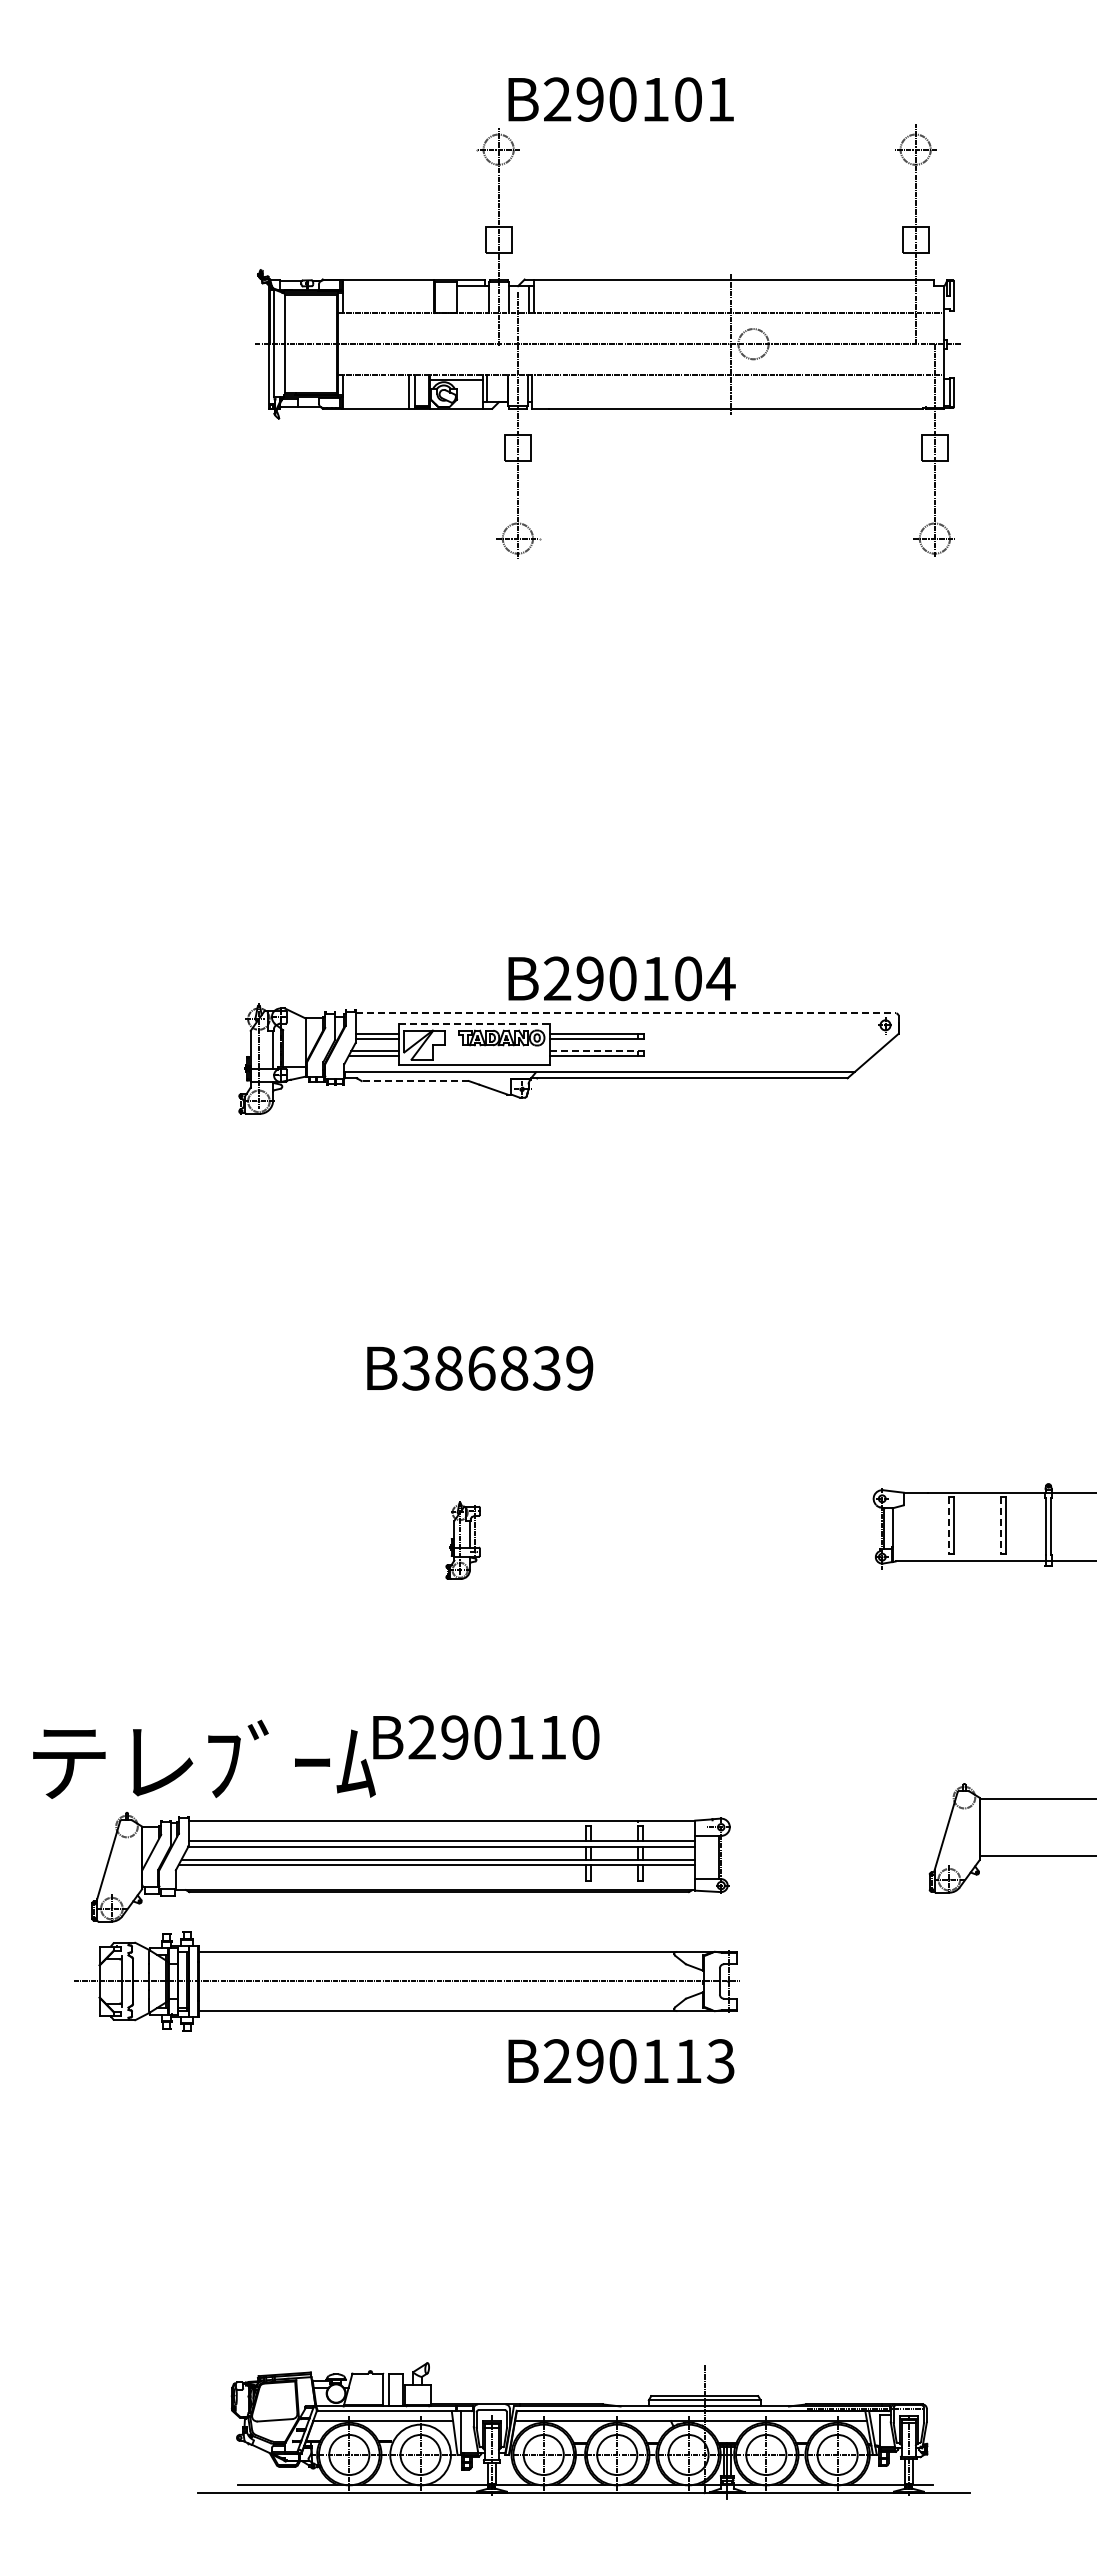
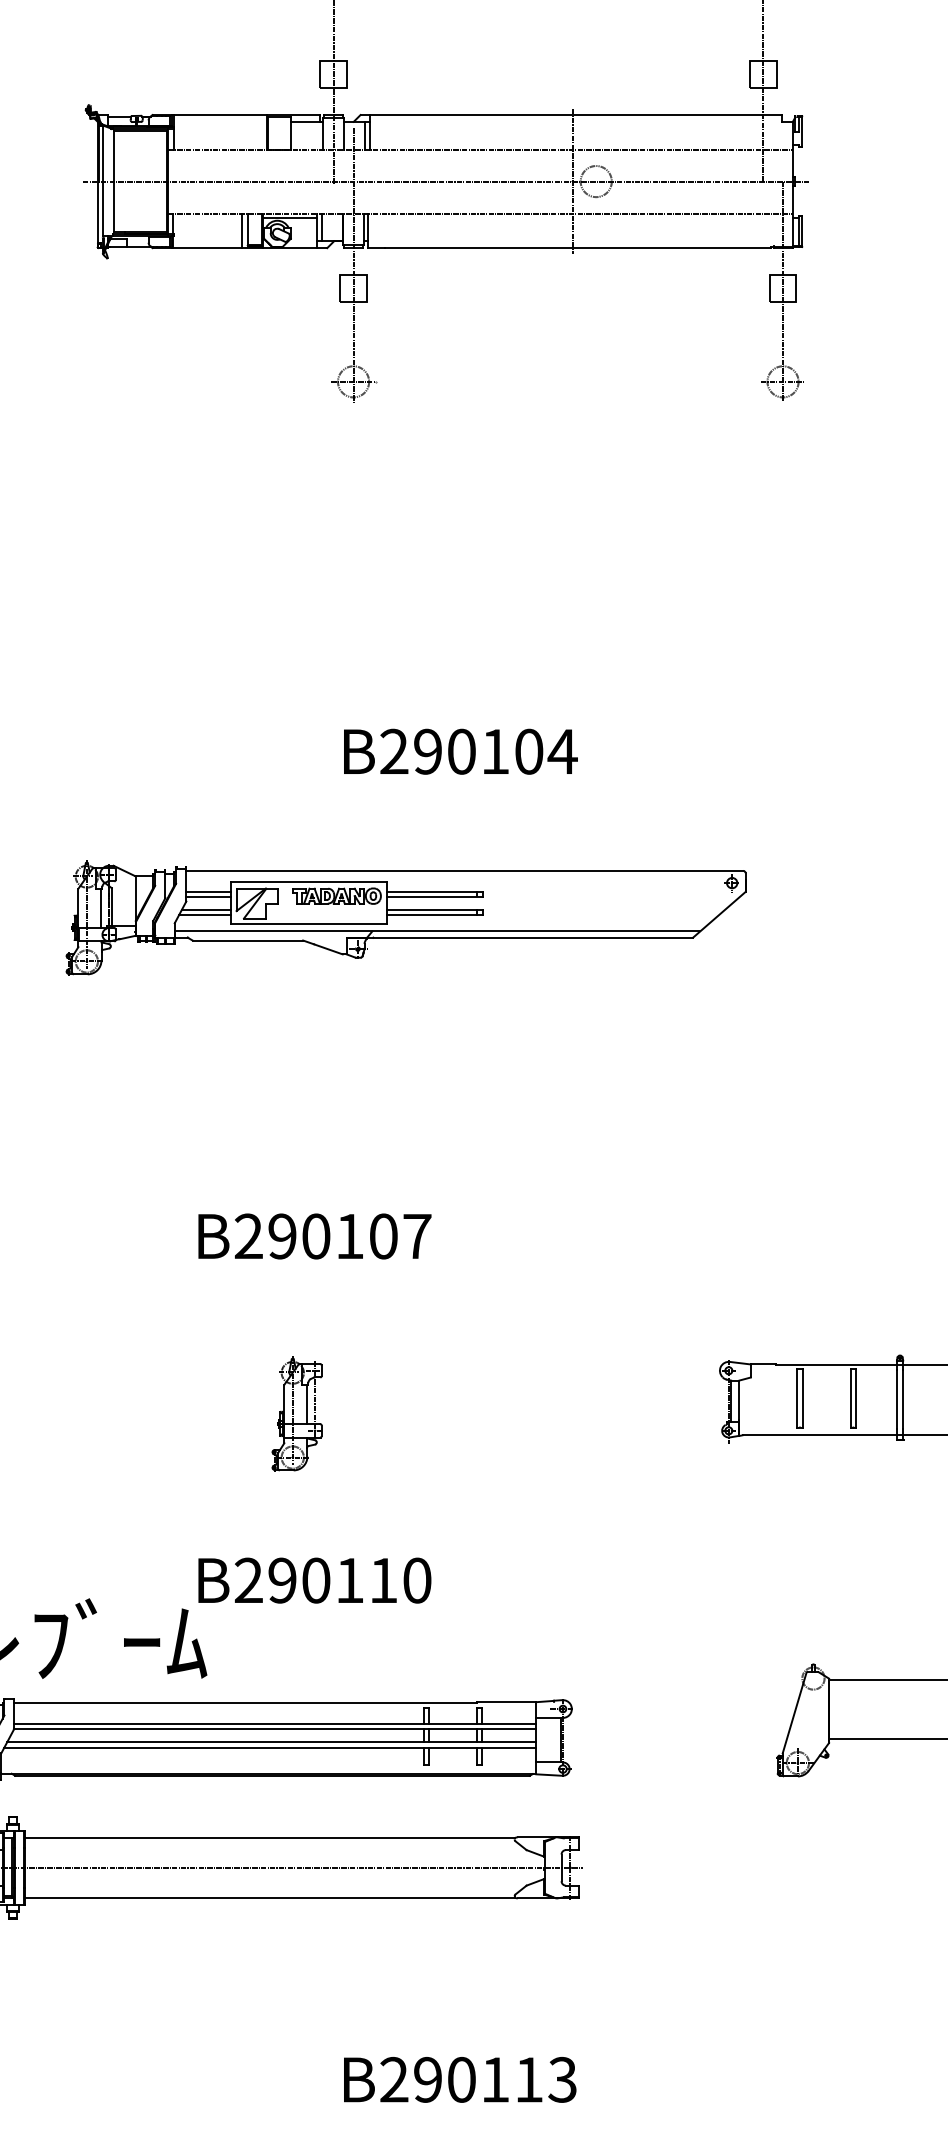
text: (621, 978) -> (460, 751), moved
line: (626, 1013) -> (465, 870), dashed -> solid
line: (474, 1024) -> (308, 882), dashed -> solid
line: (597, 1051) -> (435, 910), dashed -> solid
line: (415, 1081) -> (248, 940), dashed -> solid
text: (497, 1368) -> (332, 1236), B386839 -> B290107
line: (948, 1525) -> (797, 1398), dashed -> solid
line: (1000, 1525) -> (850, 1398), dashed -> solid
part: (462, 1540) -> (296, 1413), size x1.43
text: (486, 1737) -> (315, 1580), moved
text: (621, 2061) -> (460, 2080), moved

